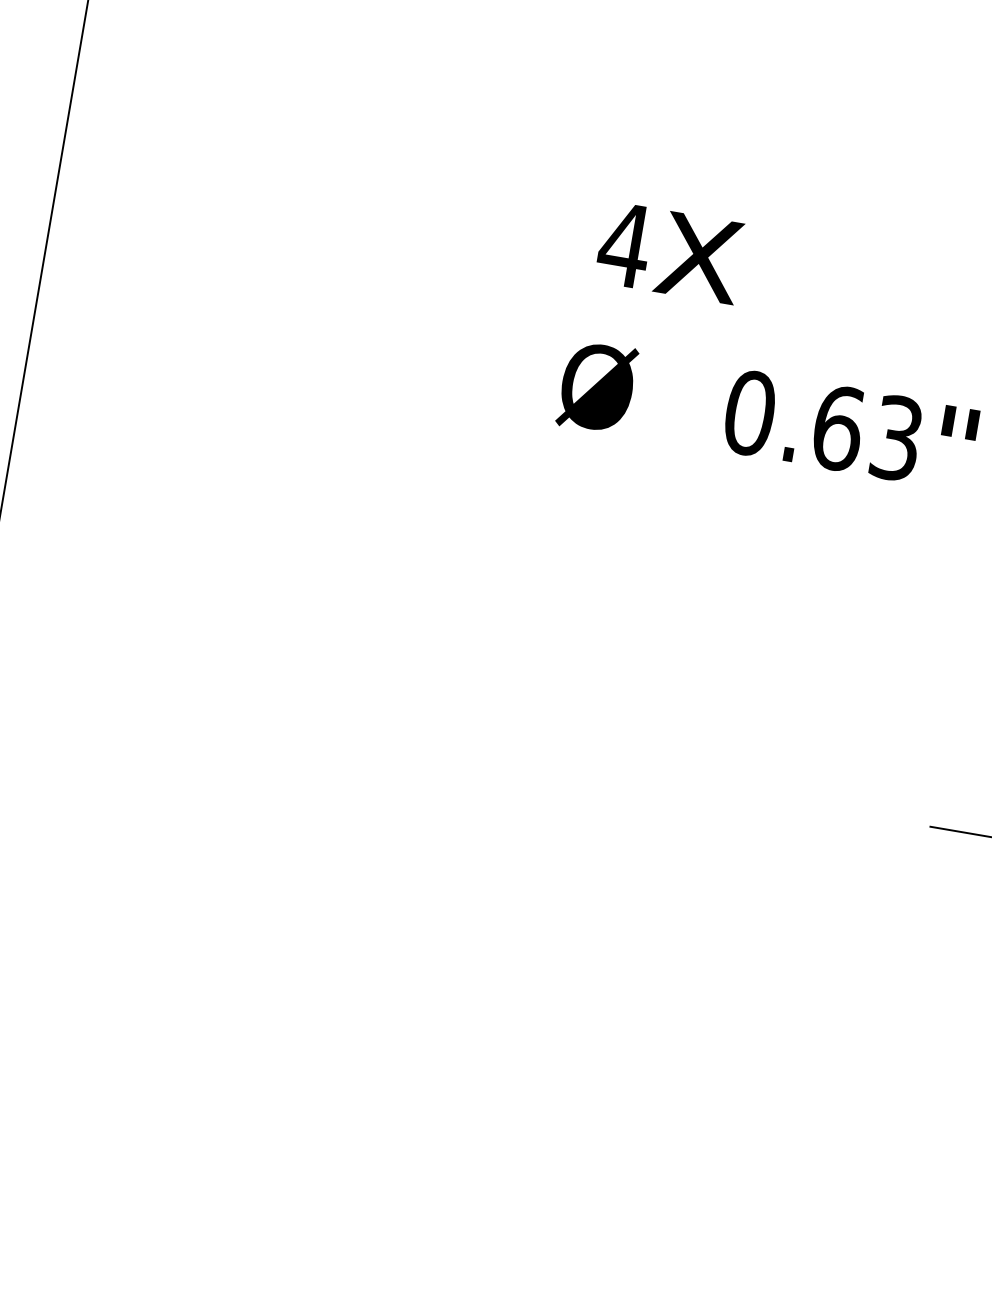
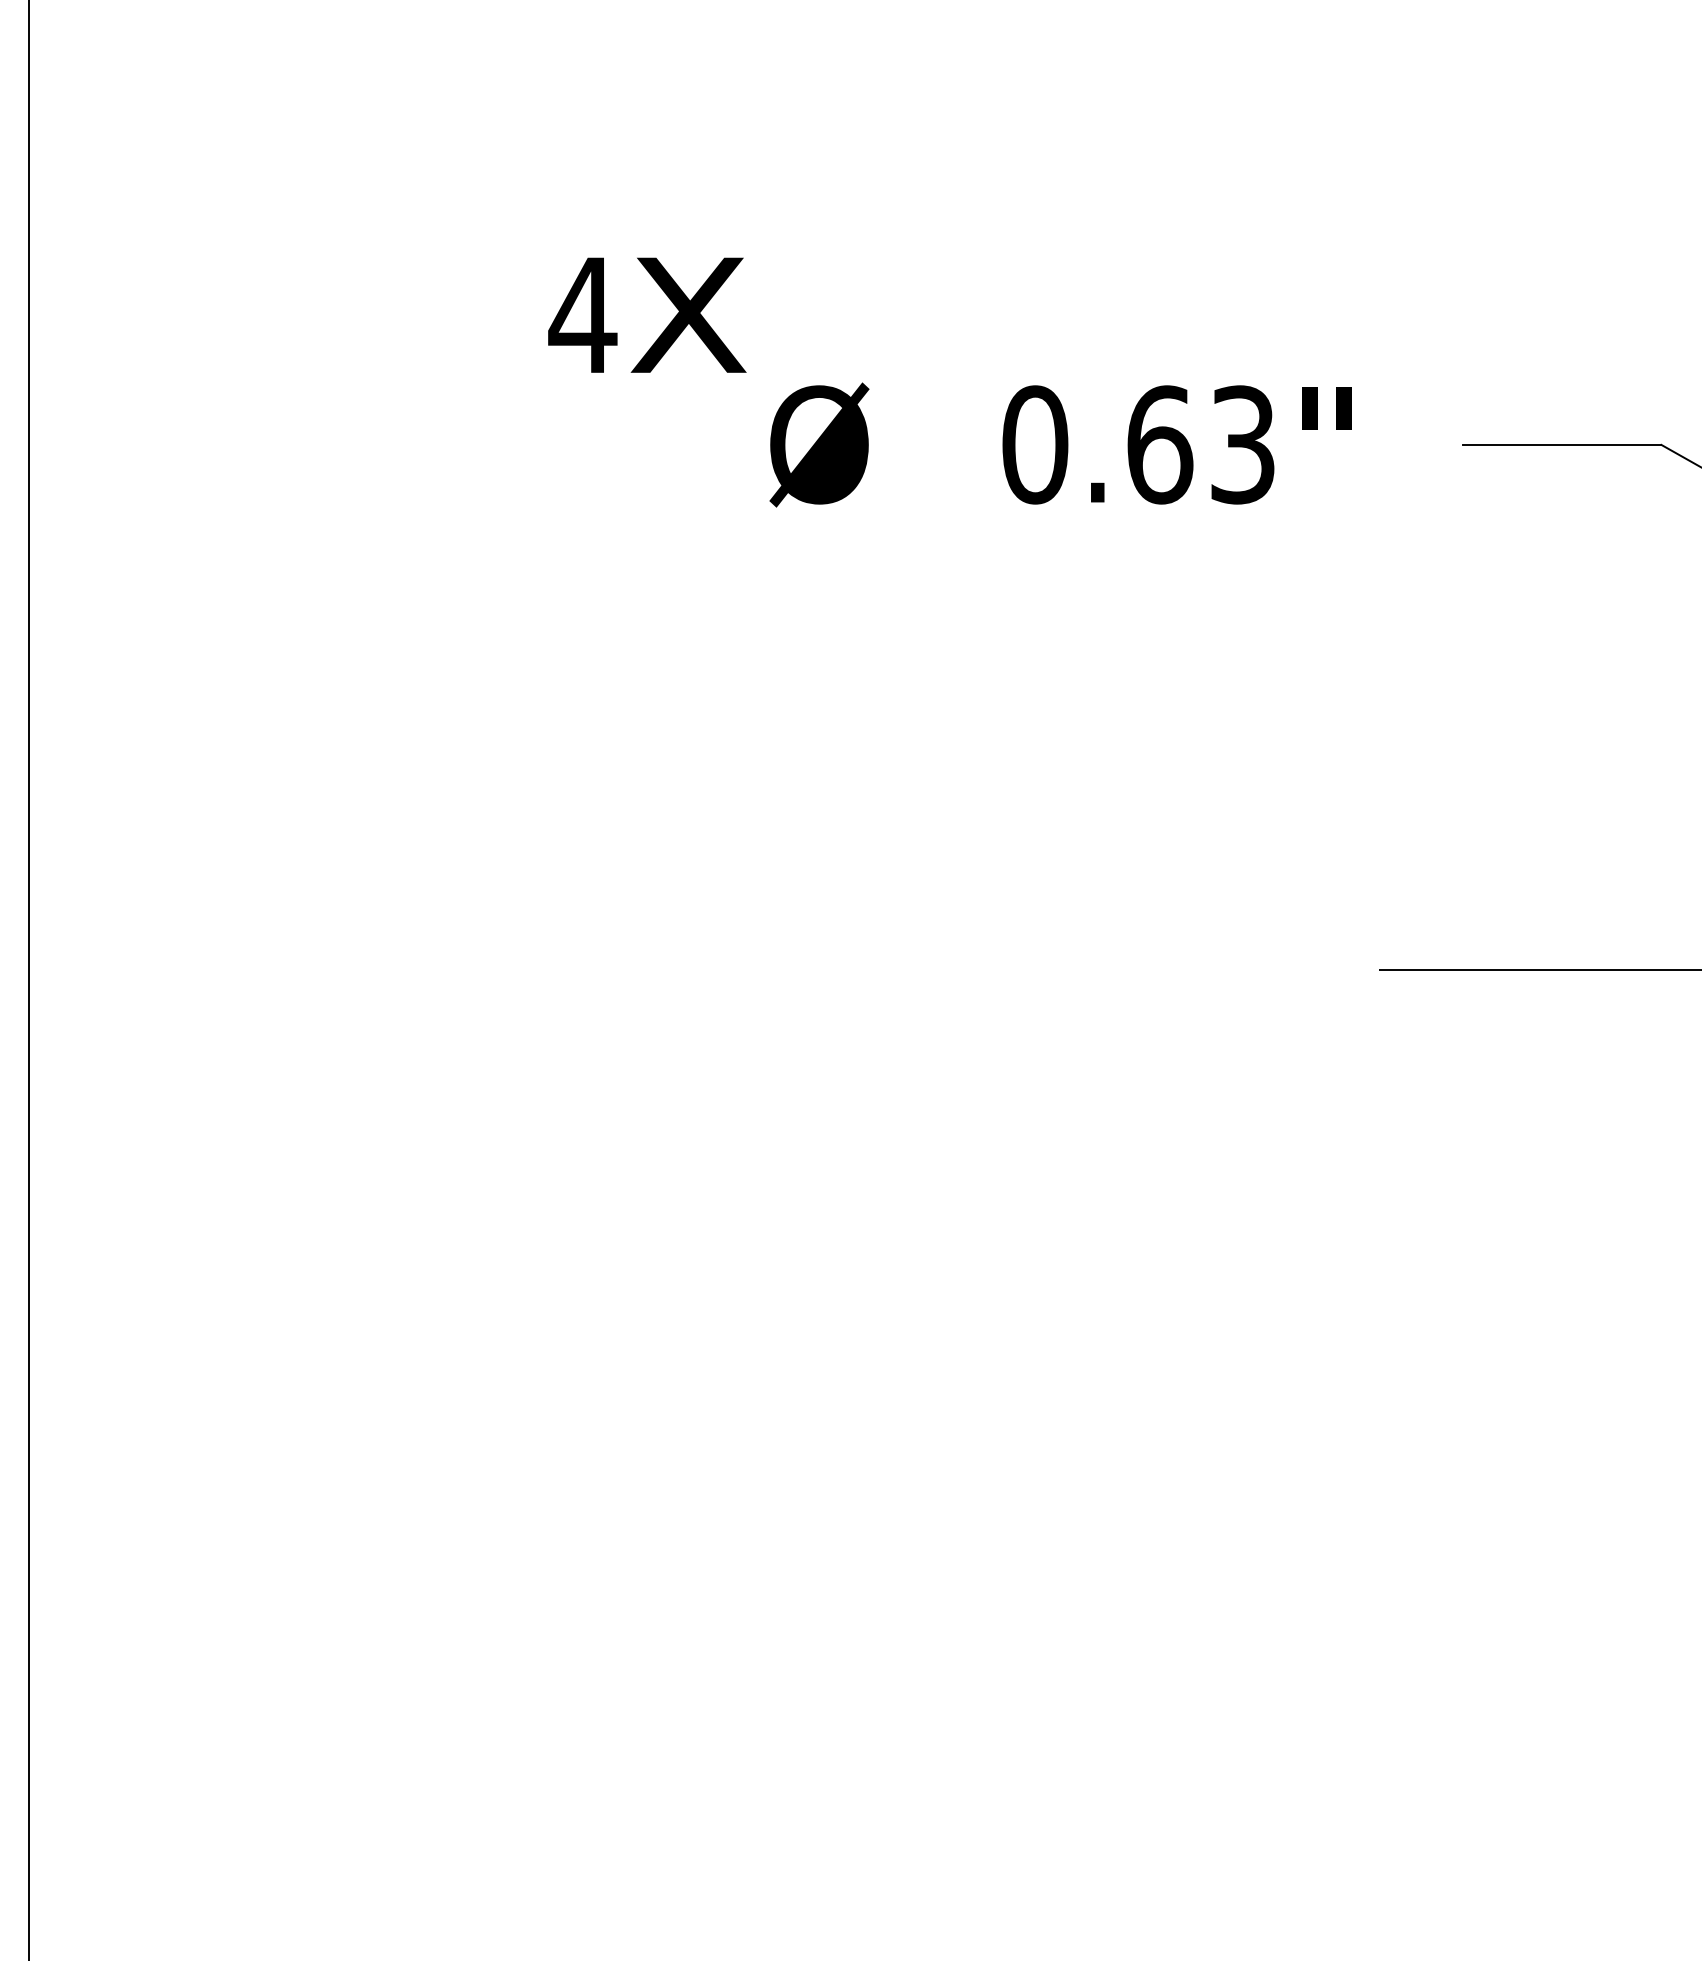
text: (670, 252) -> (647, 314), moved

